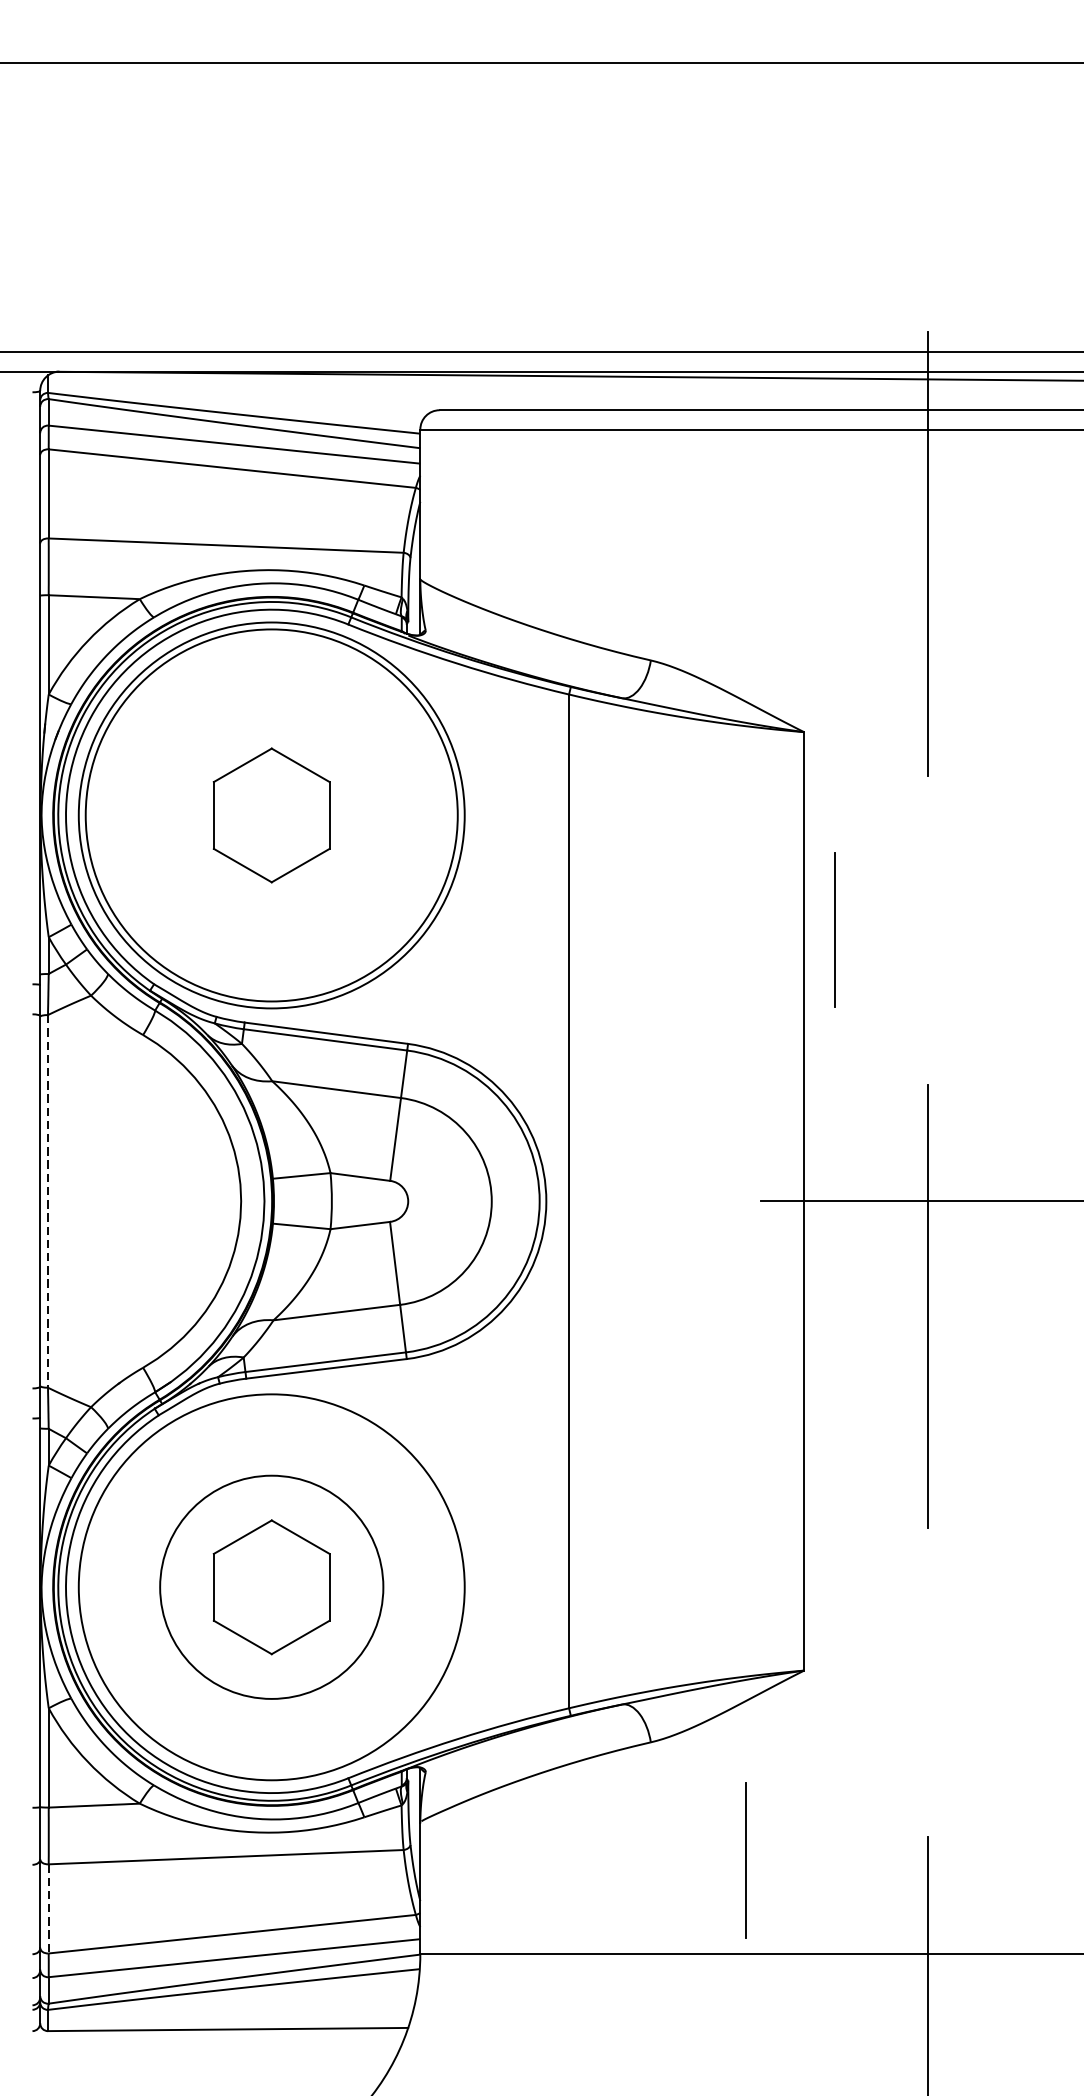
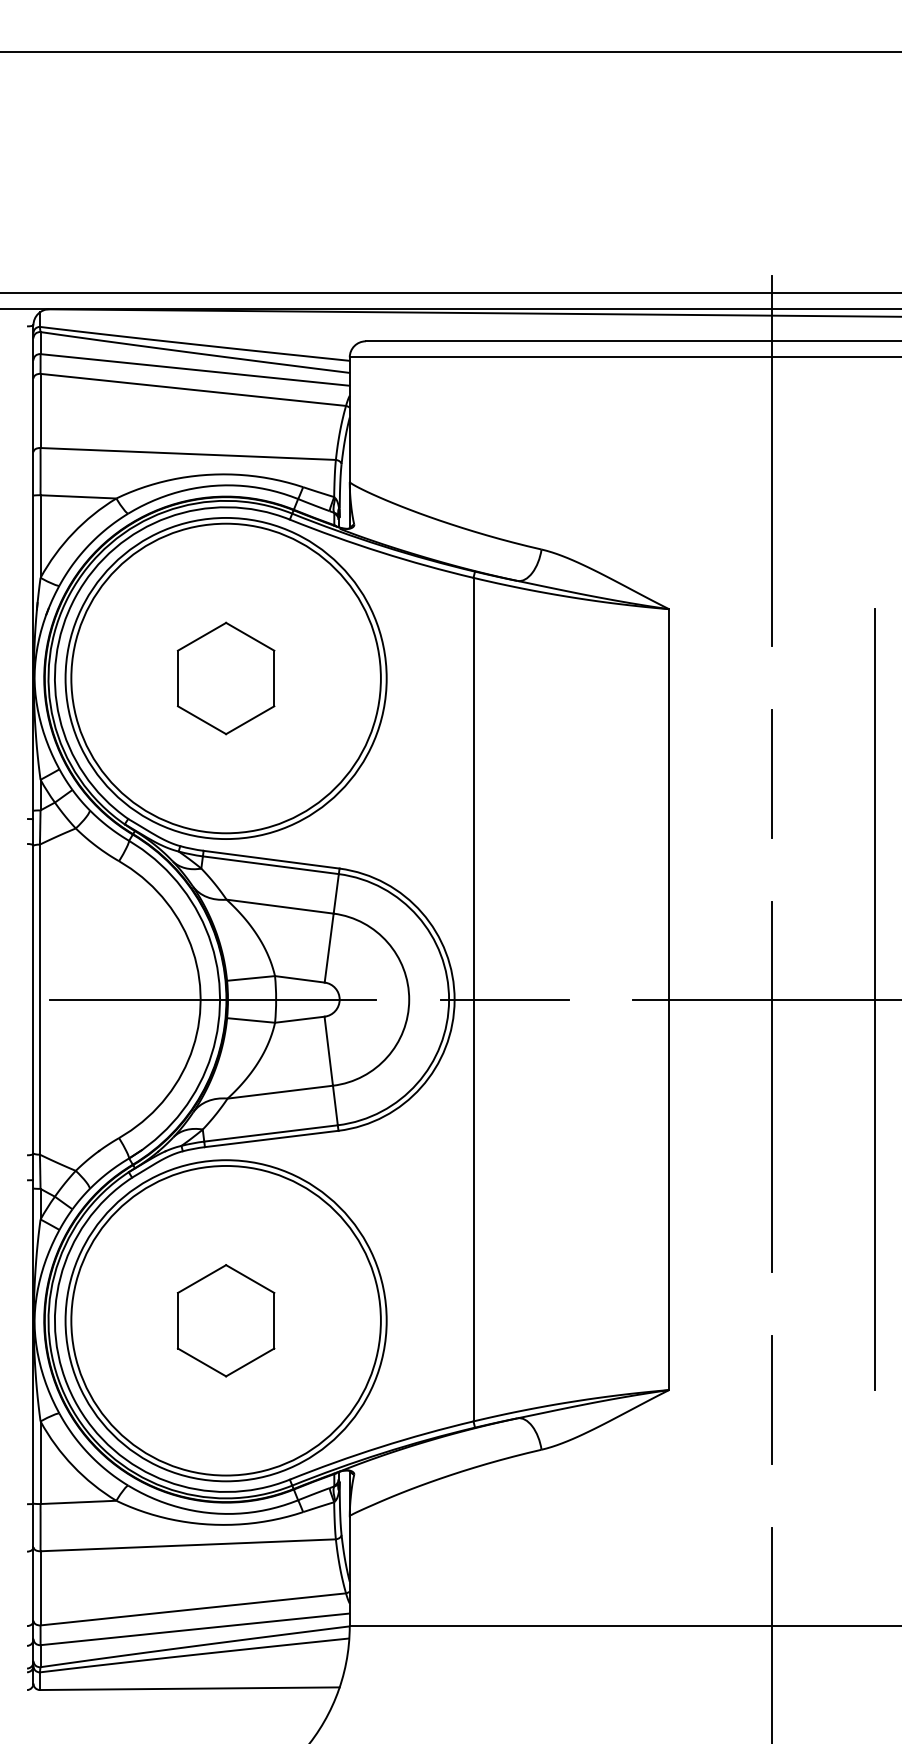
line: (834, 929) -> (771, 773), moved
line: (256, 1201) -> (213, 999), added
line: (606, 1201) -> (504, 999), added
line: (1050, 1201) -> (874, 999), added
line: (47, 1202) -> (39, 1000), dashed -> solid
circle: (270, 1587) -> (225, 1320), size x1.67
line: (745, 1859) -> (771, 1399), moved
line: (48, 1909) -> (40, 1588), dashed -> solid

